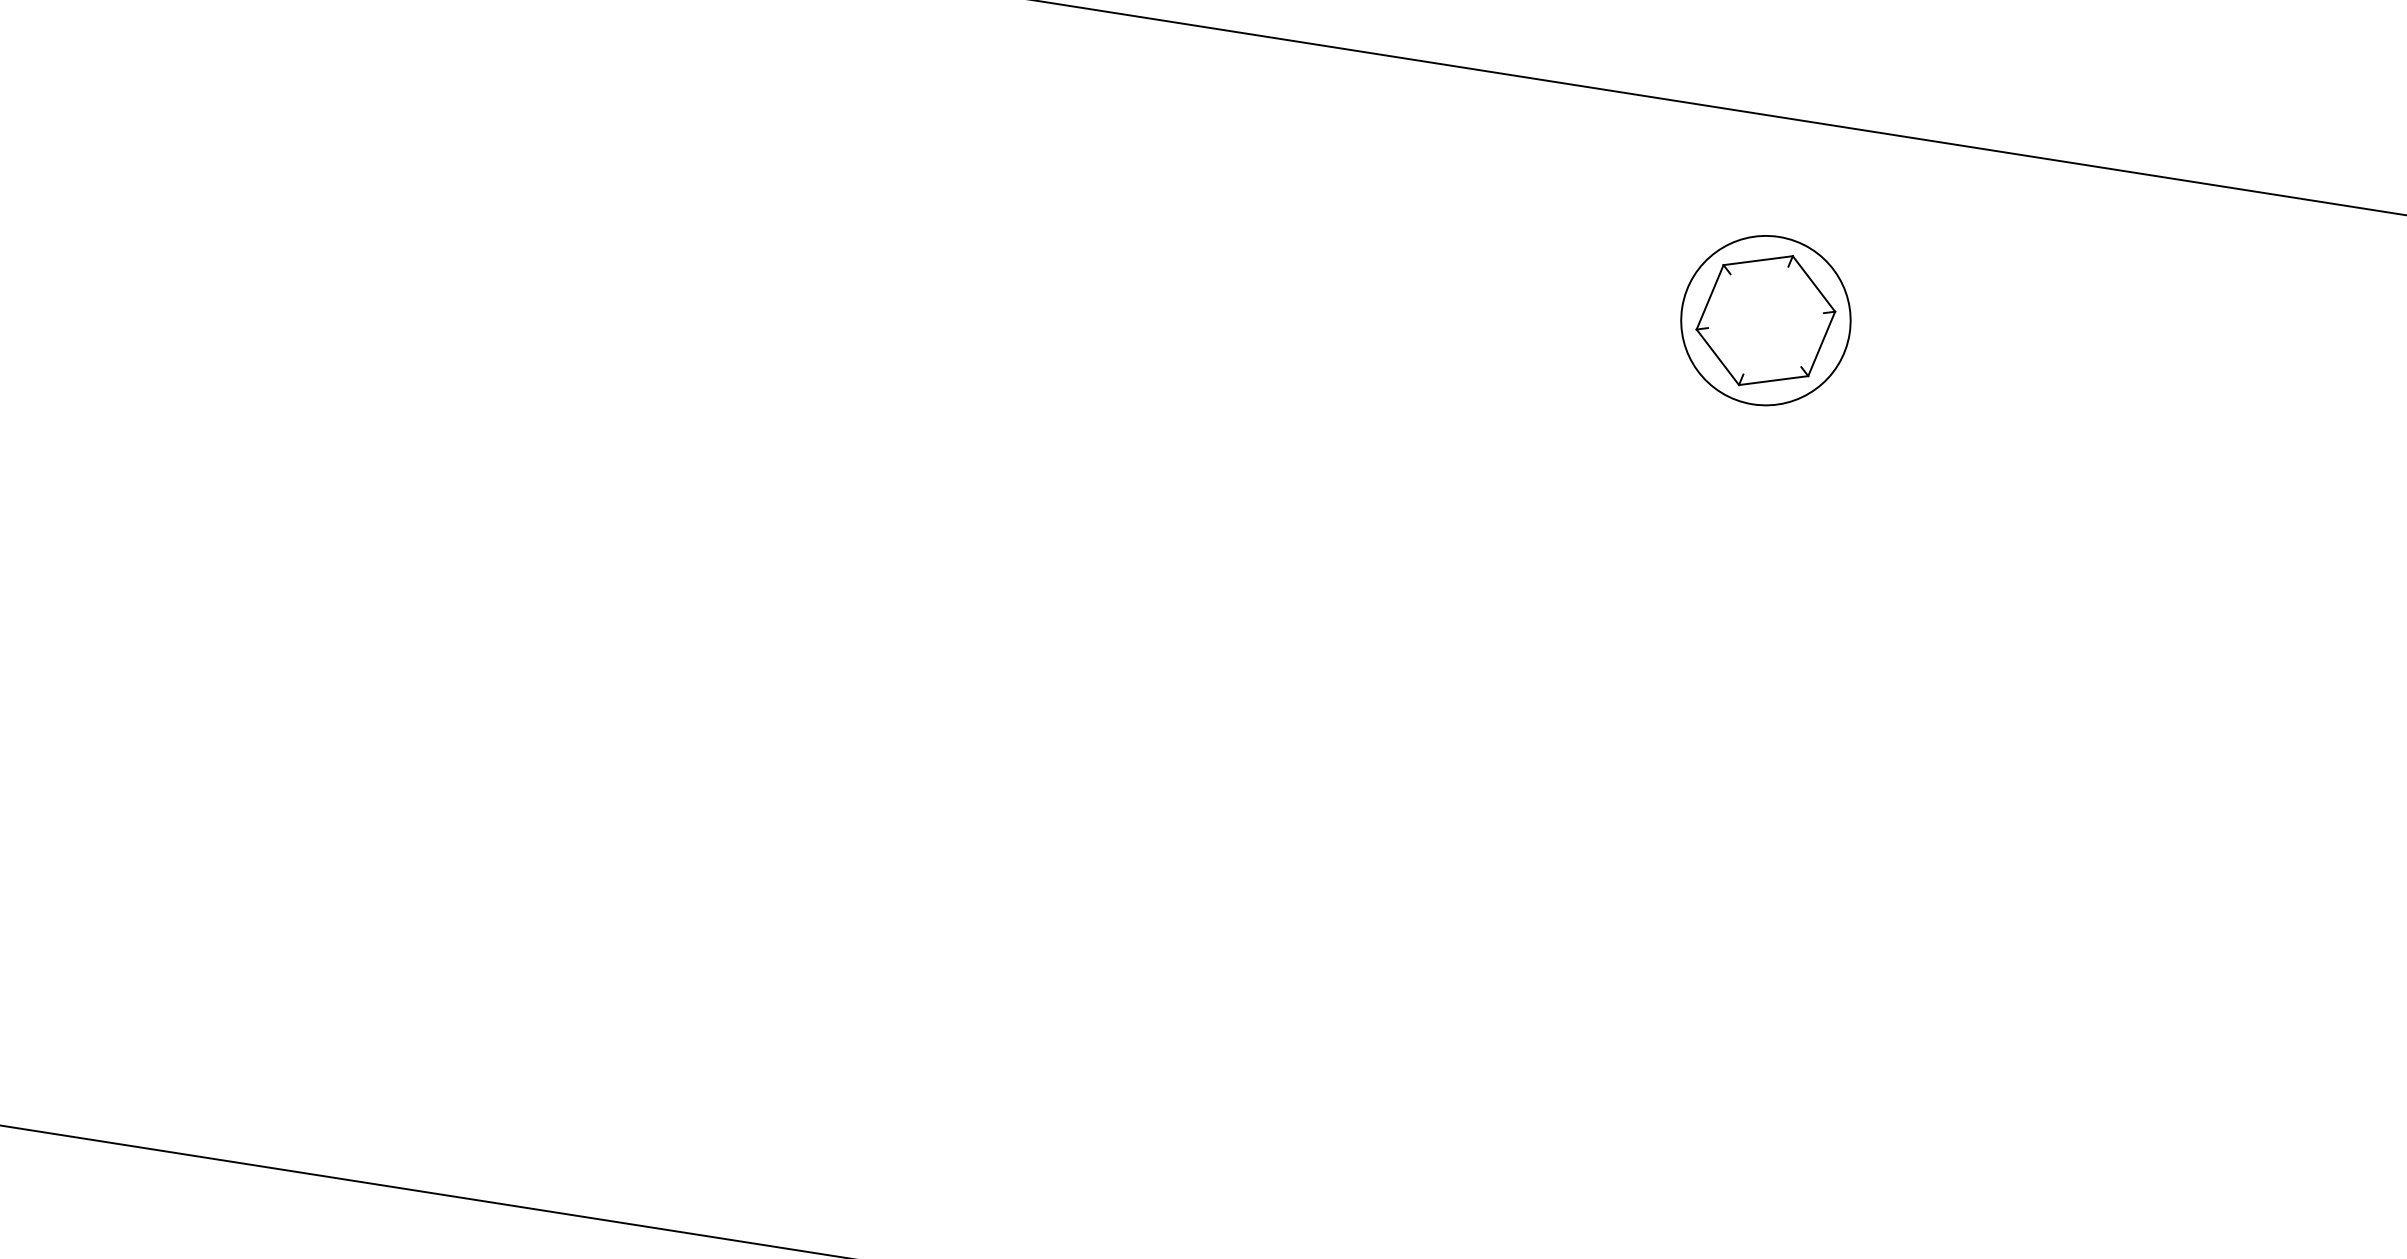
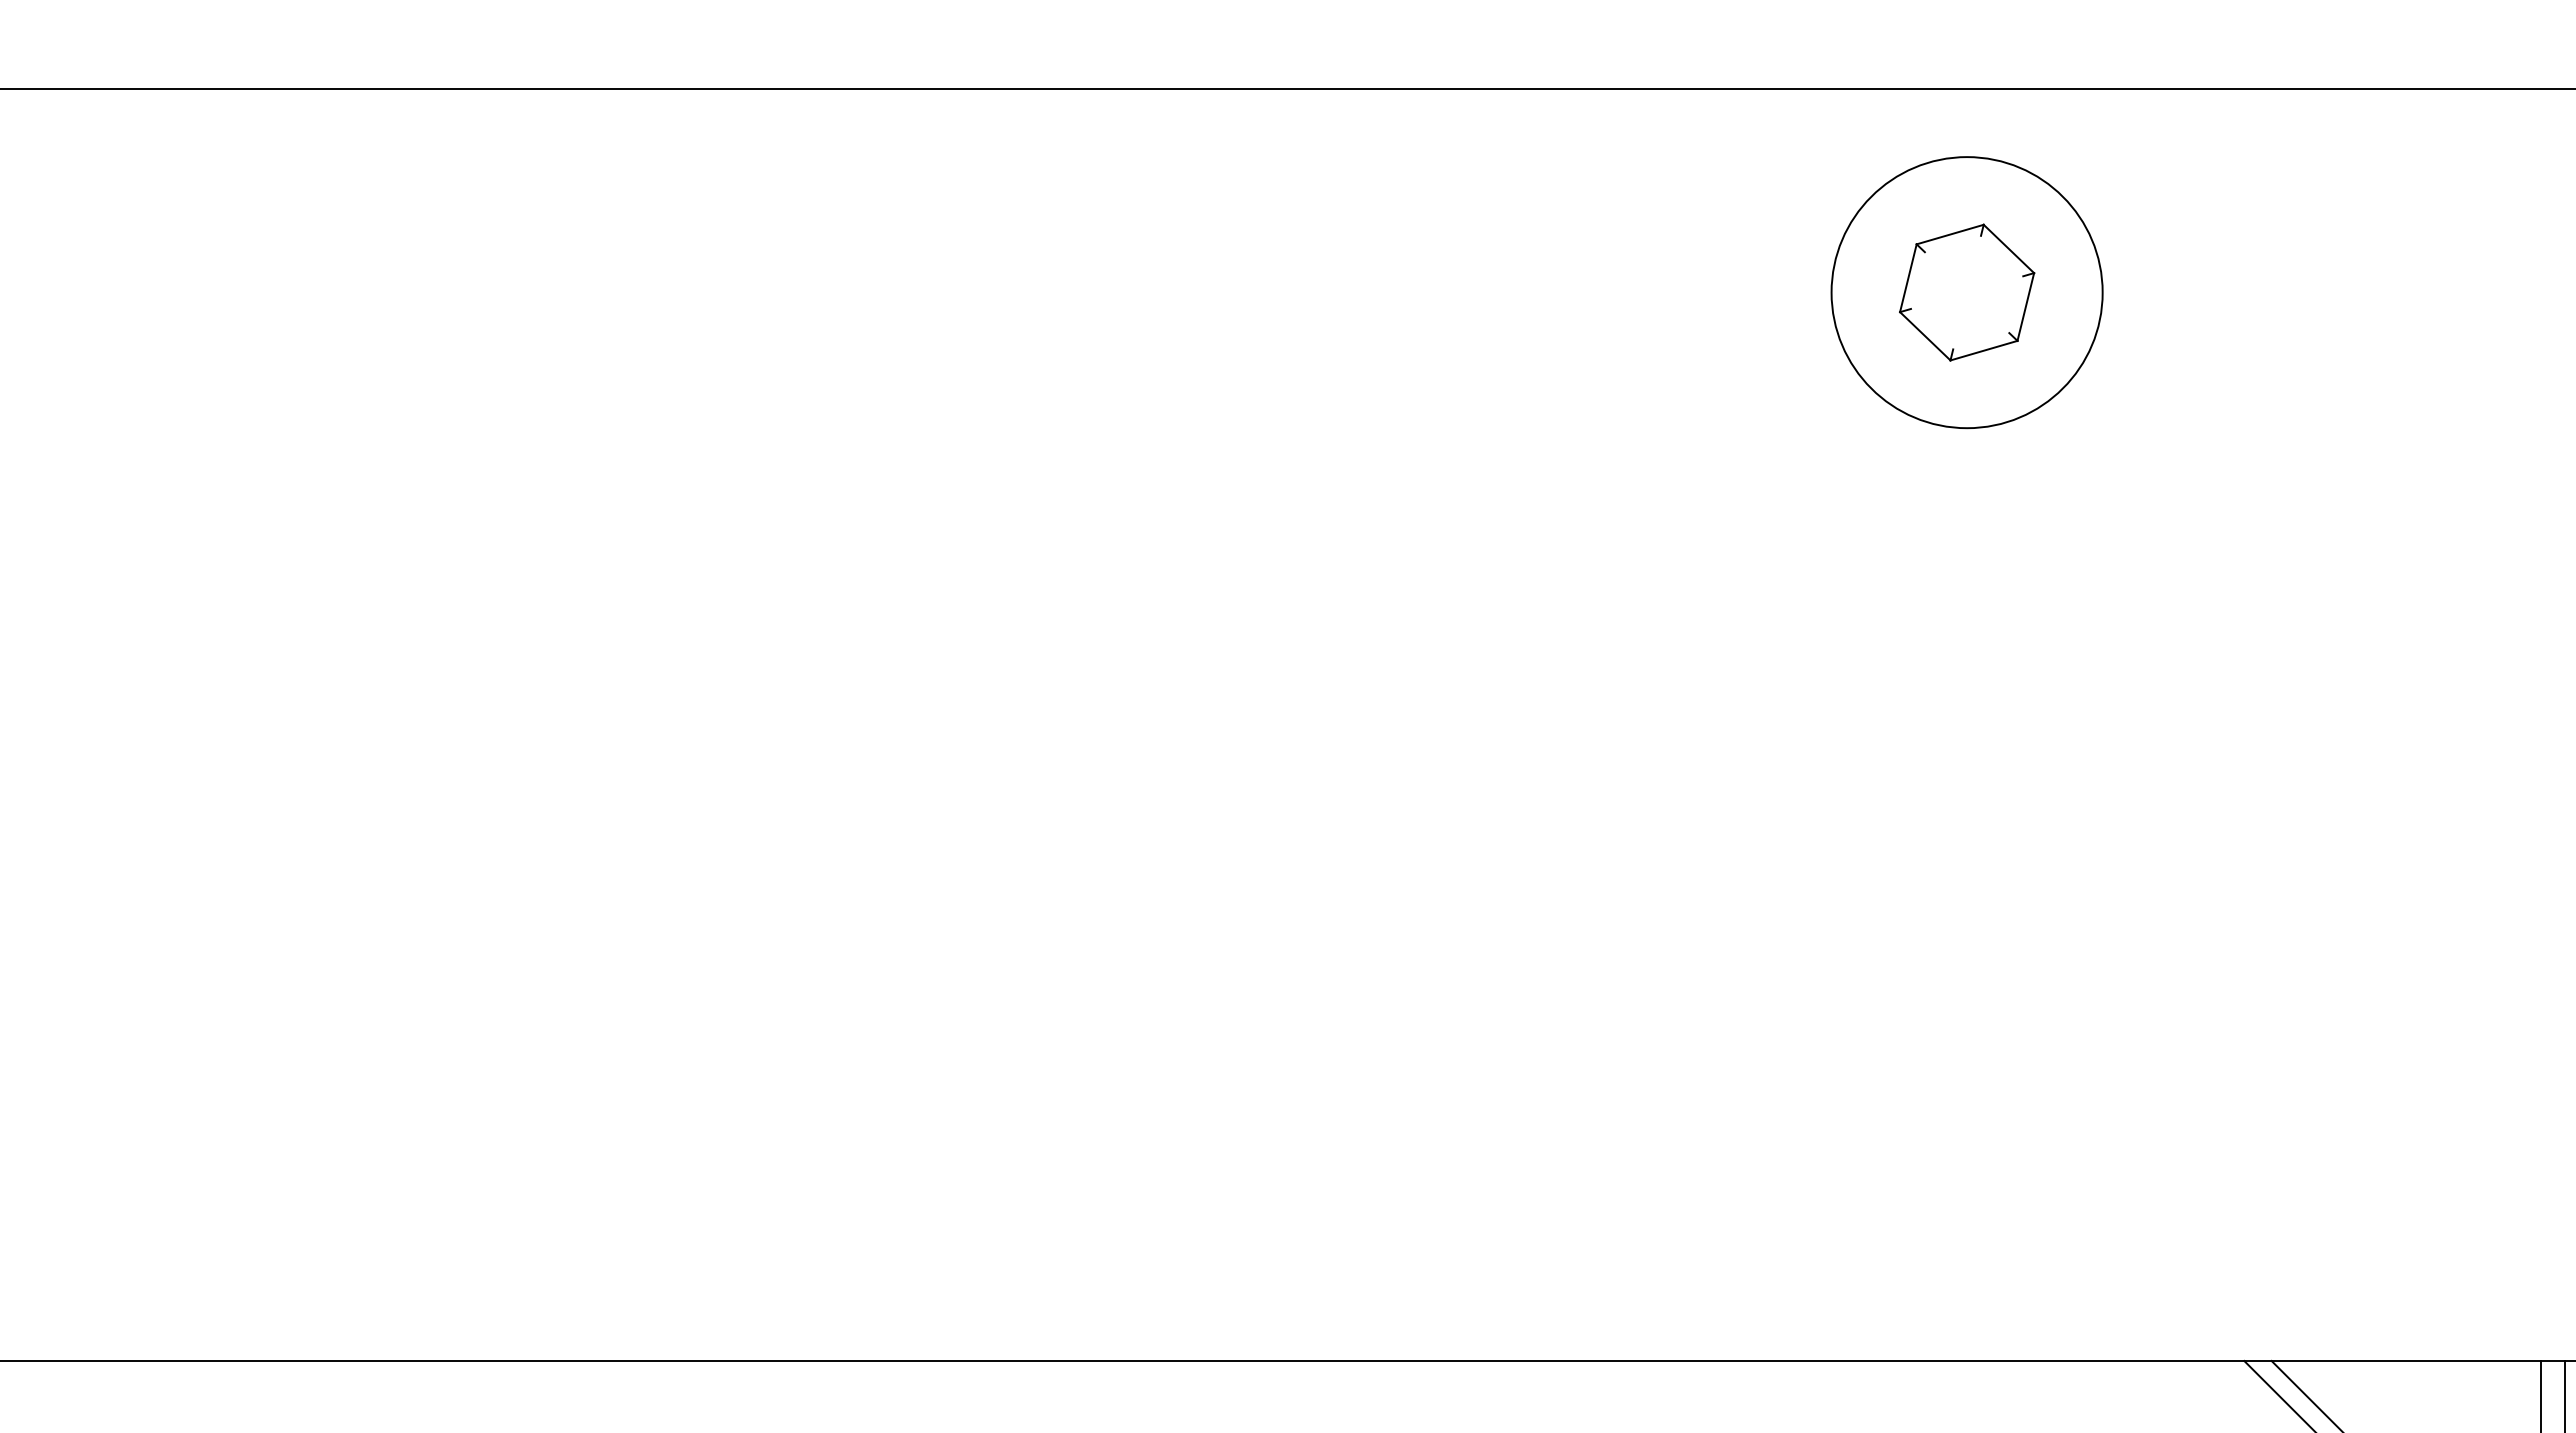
circle: (1765, 320) -> (1966, 292), size x1.6

